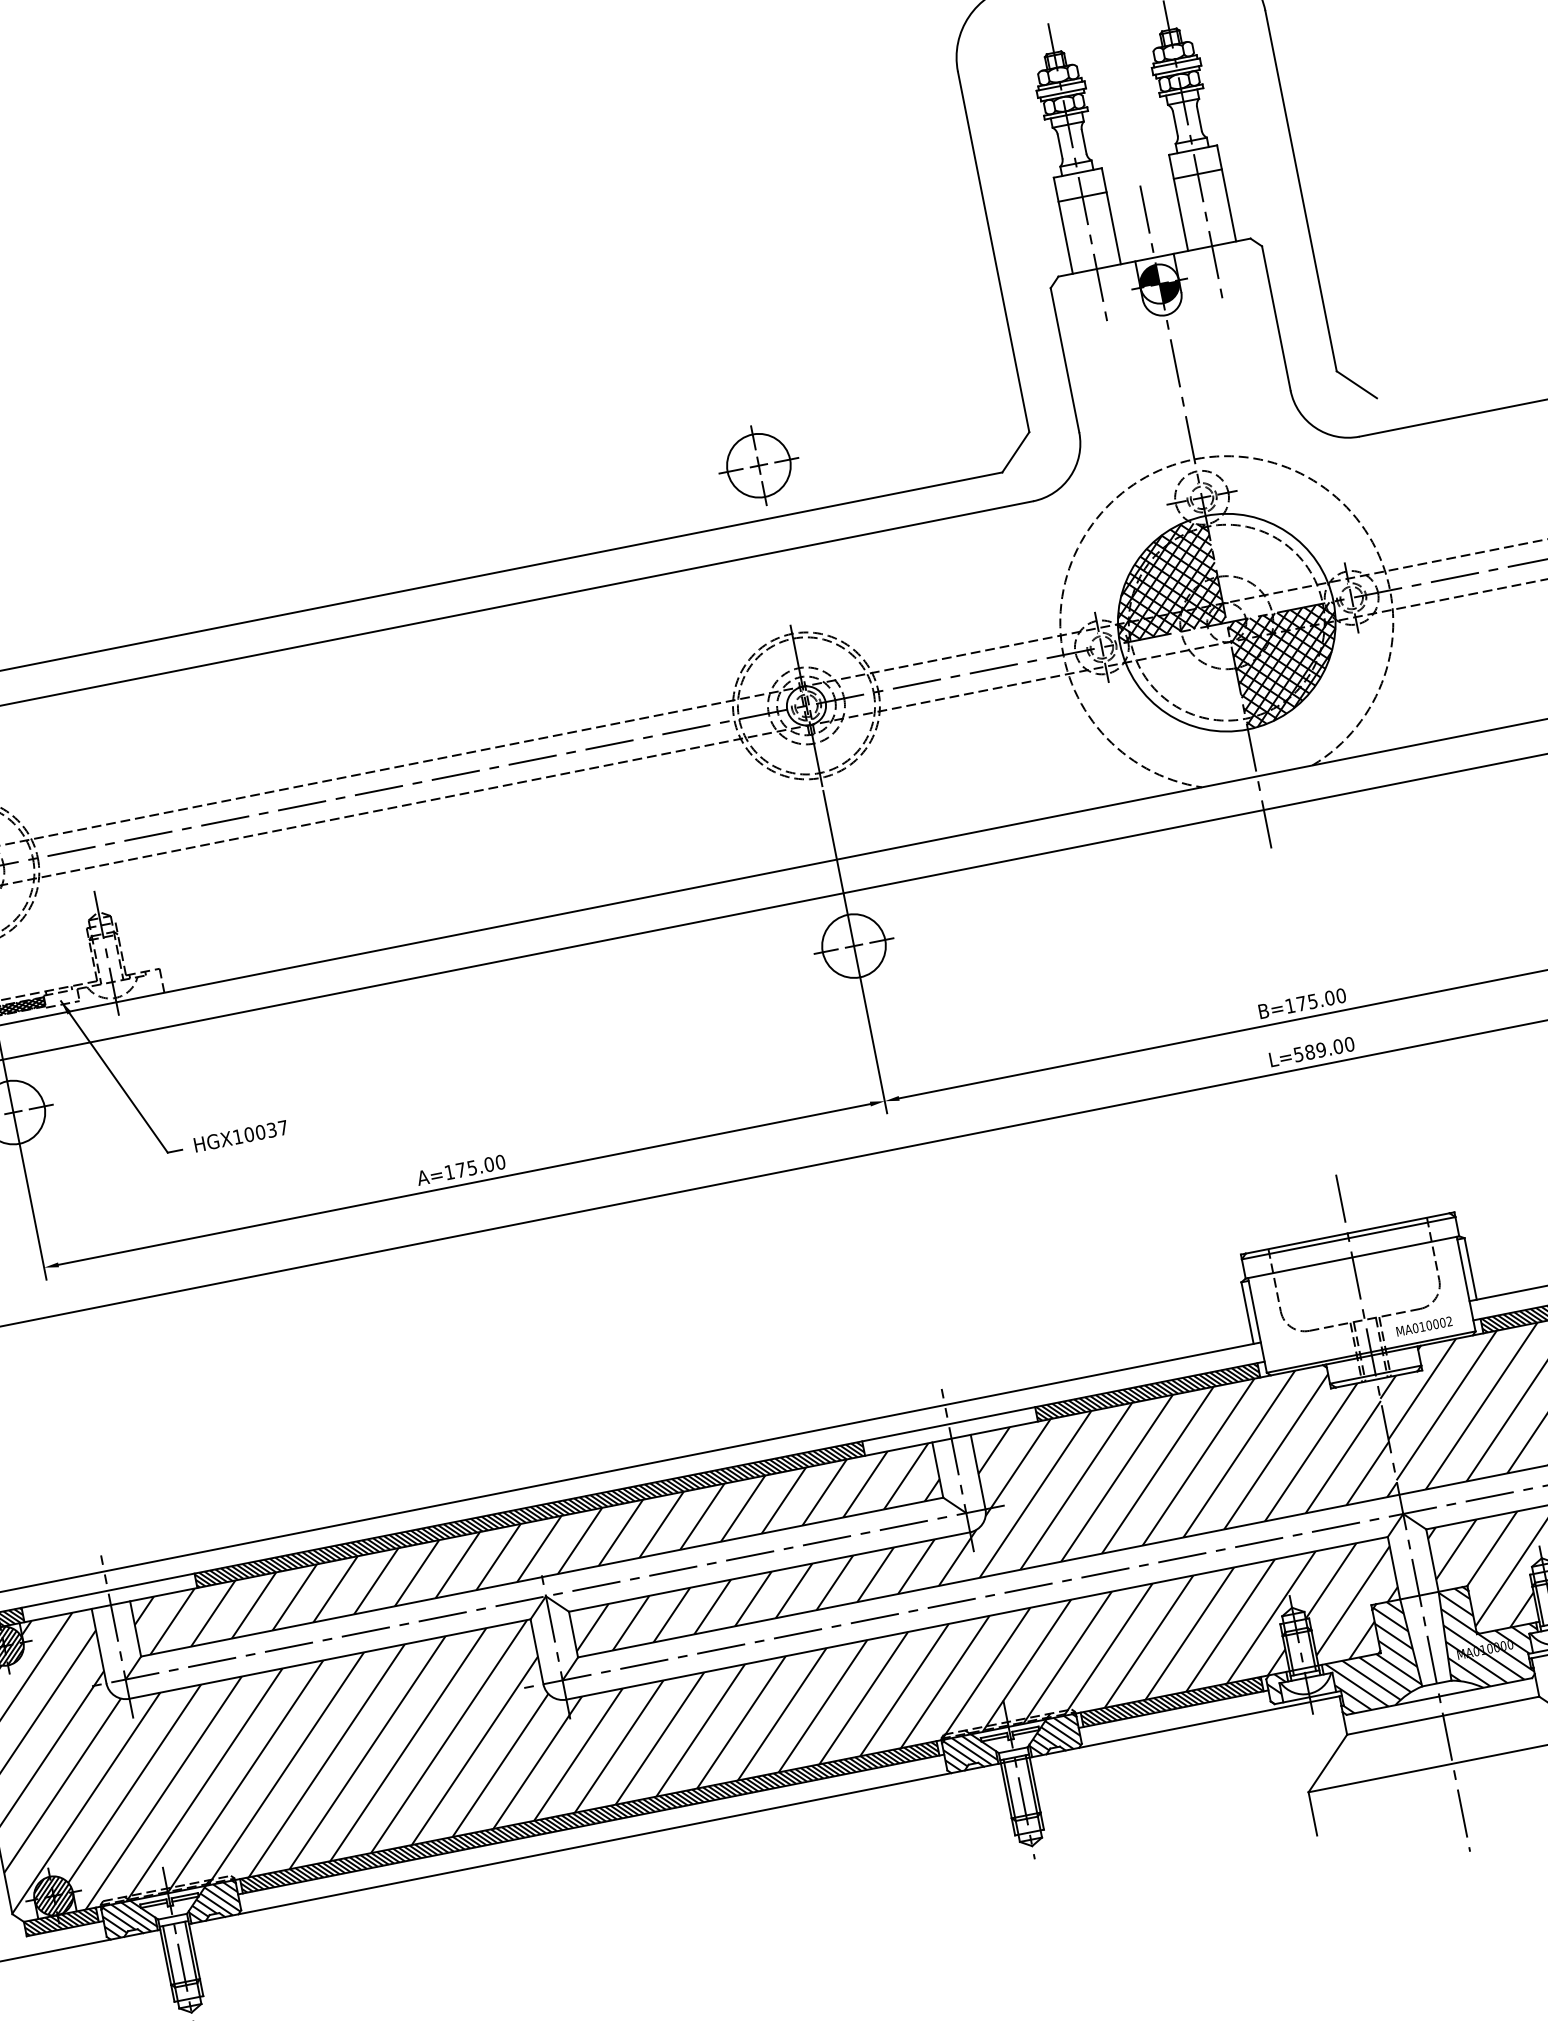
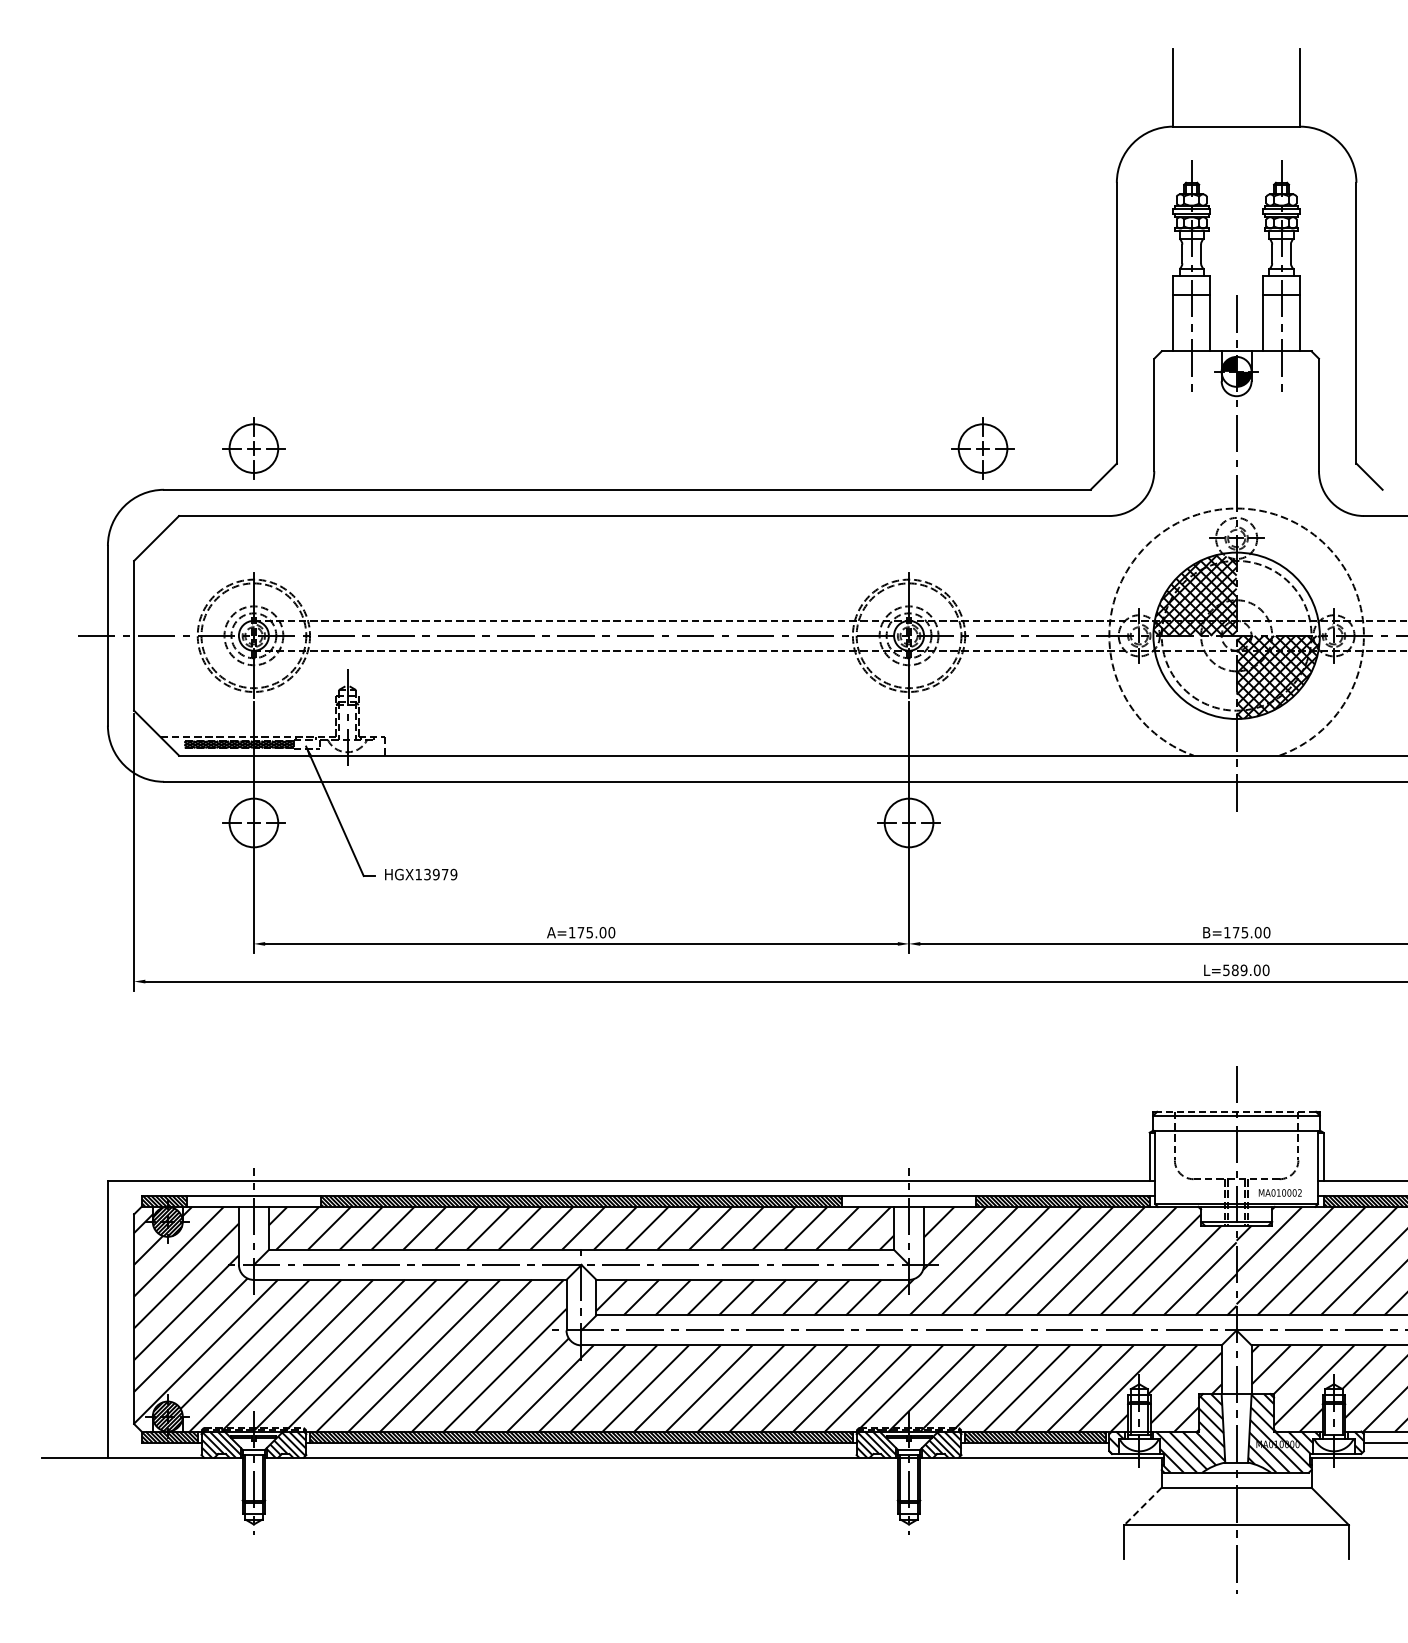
part: (758, 465) -> (982, 448), moved
text: (265, 1131) -> (440, 874), HGX10037 -> HGX13979
line: (1347, 1233) -> (1236, 1111), solid -> dashed
line: (1327, 1763) -> (1142, 1506), solid -> dashed

